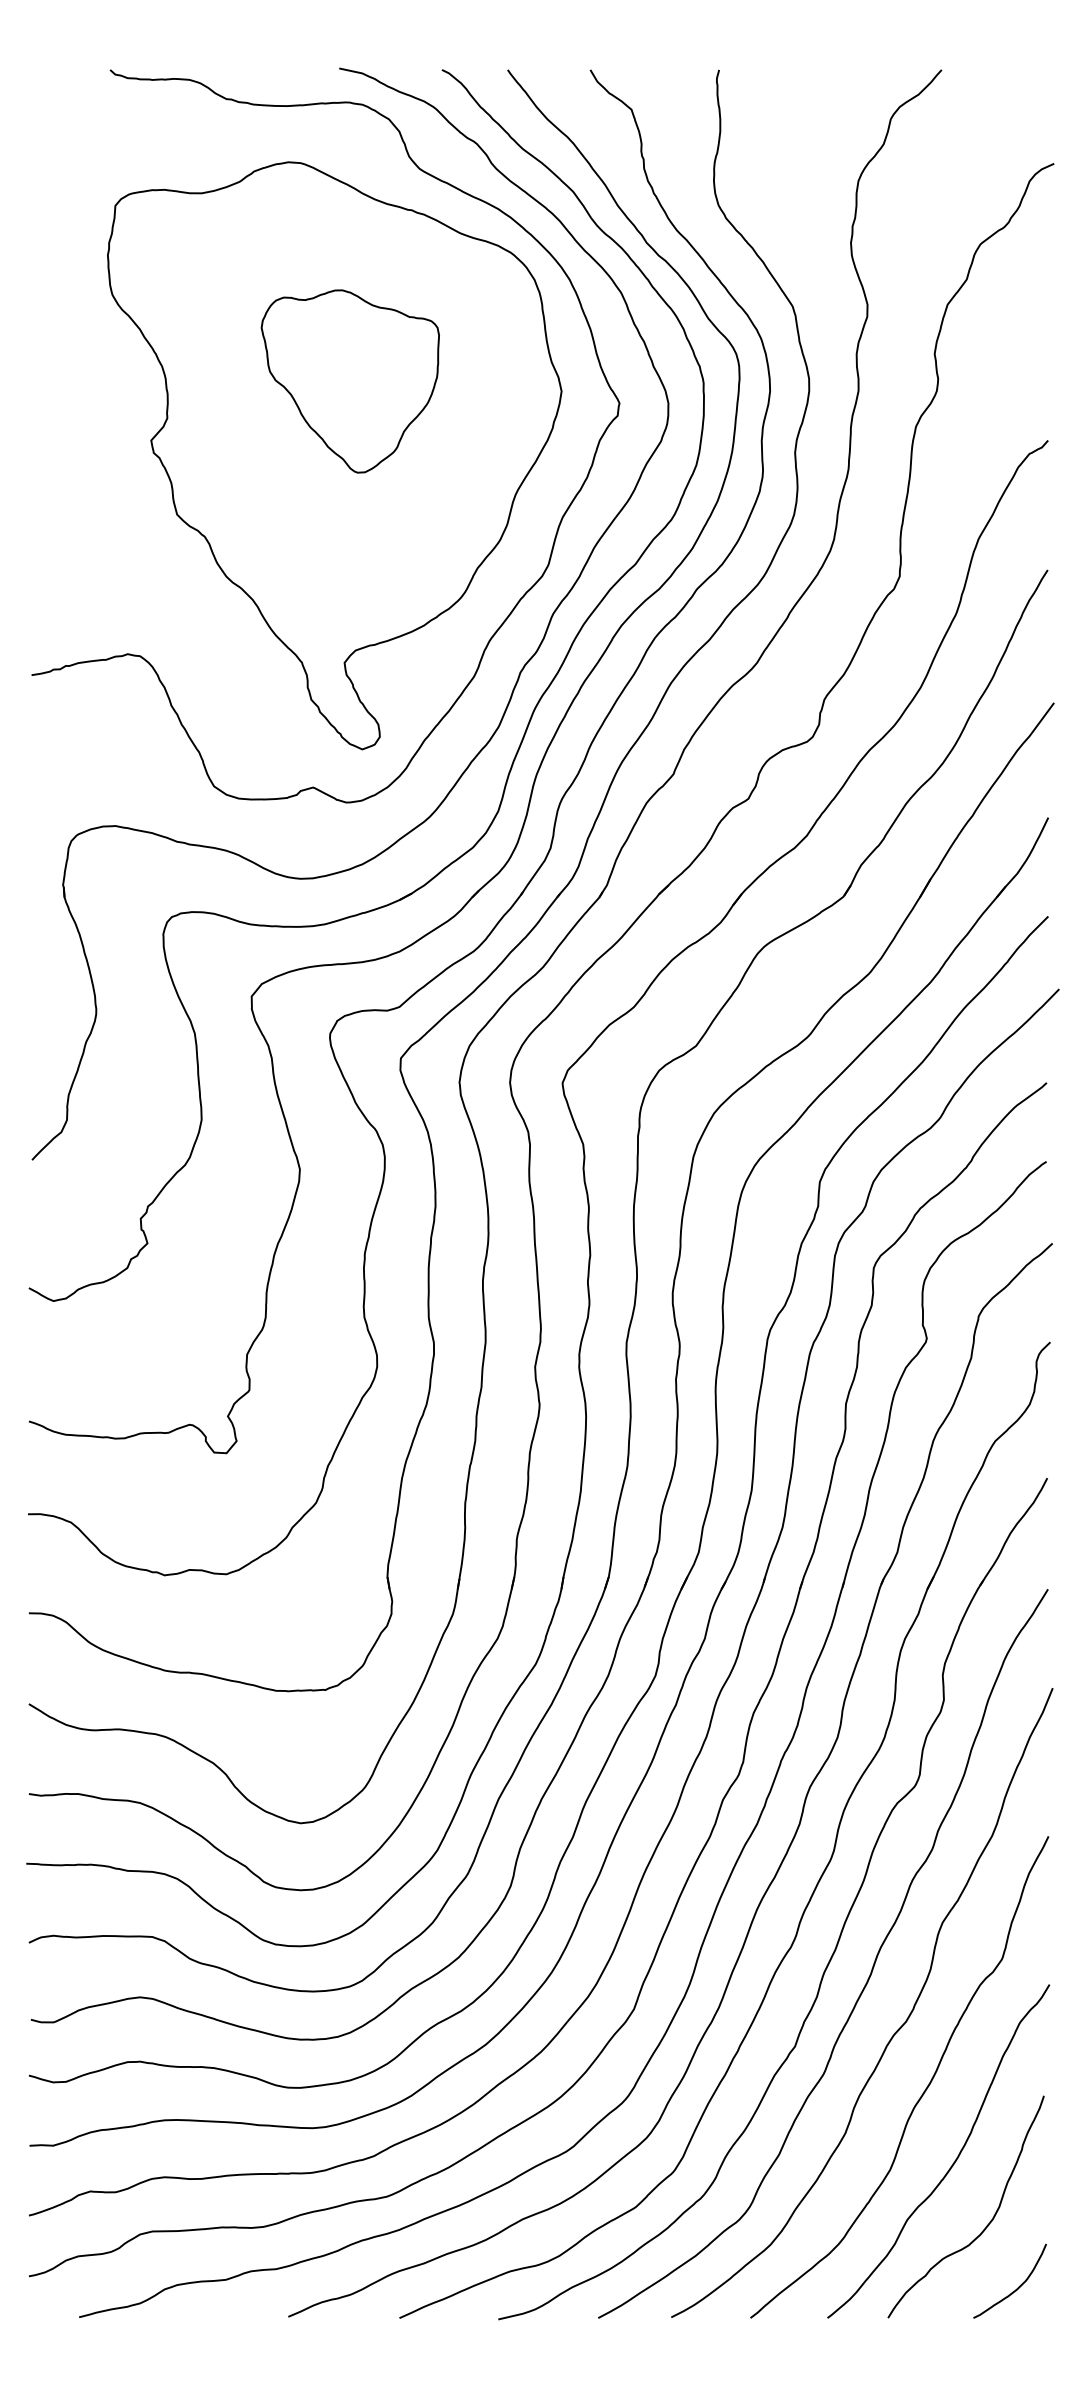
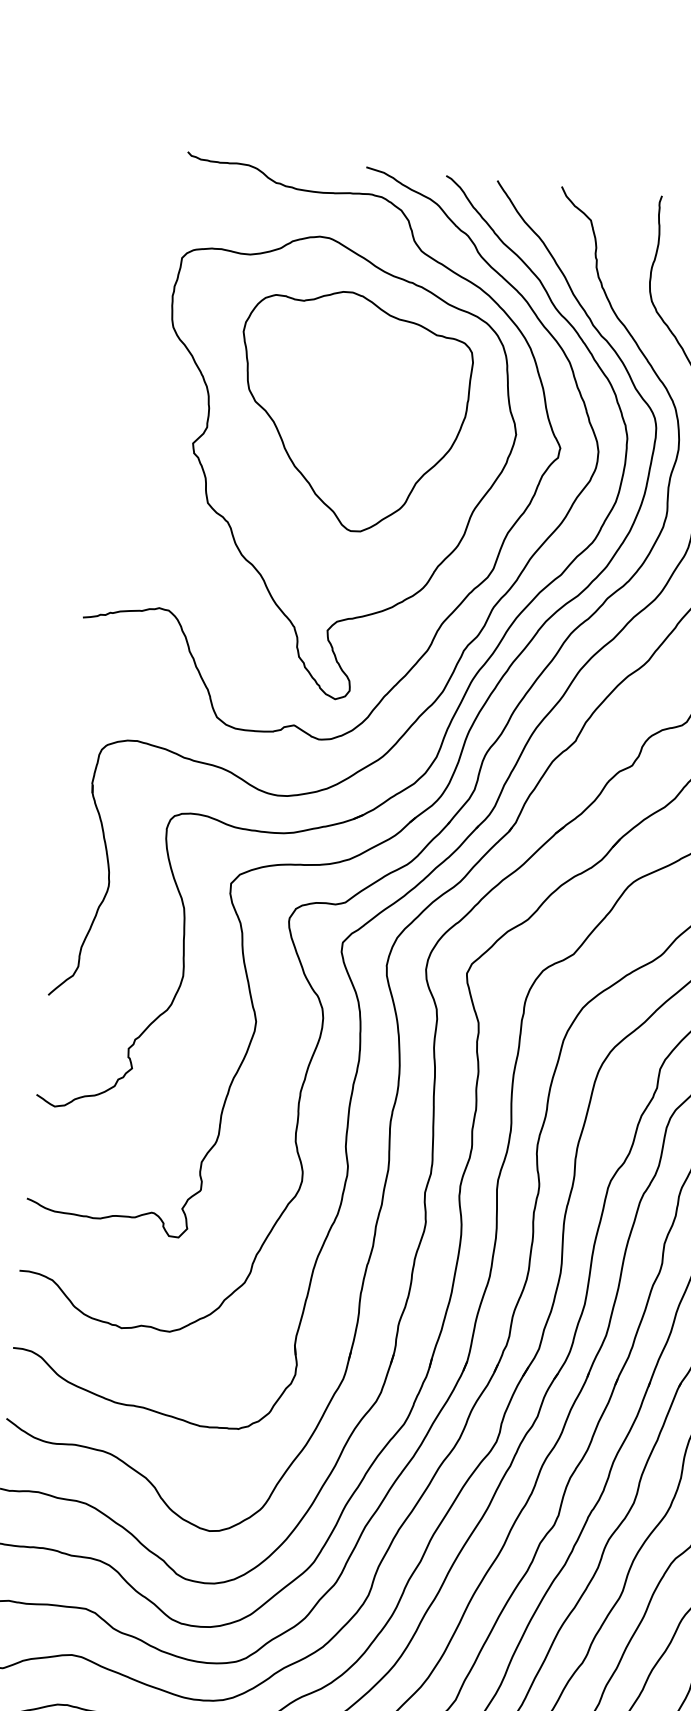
part: (350, 381) -> (352, 411), size x1.67

